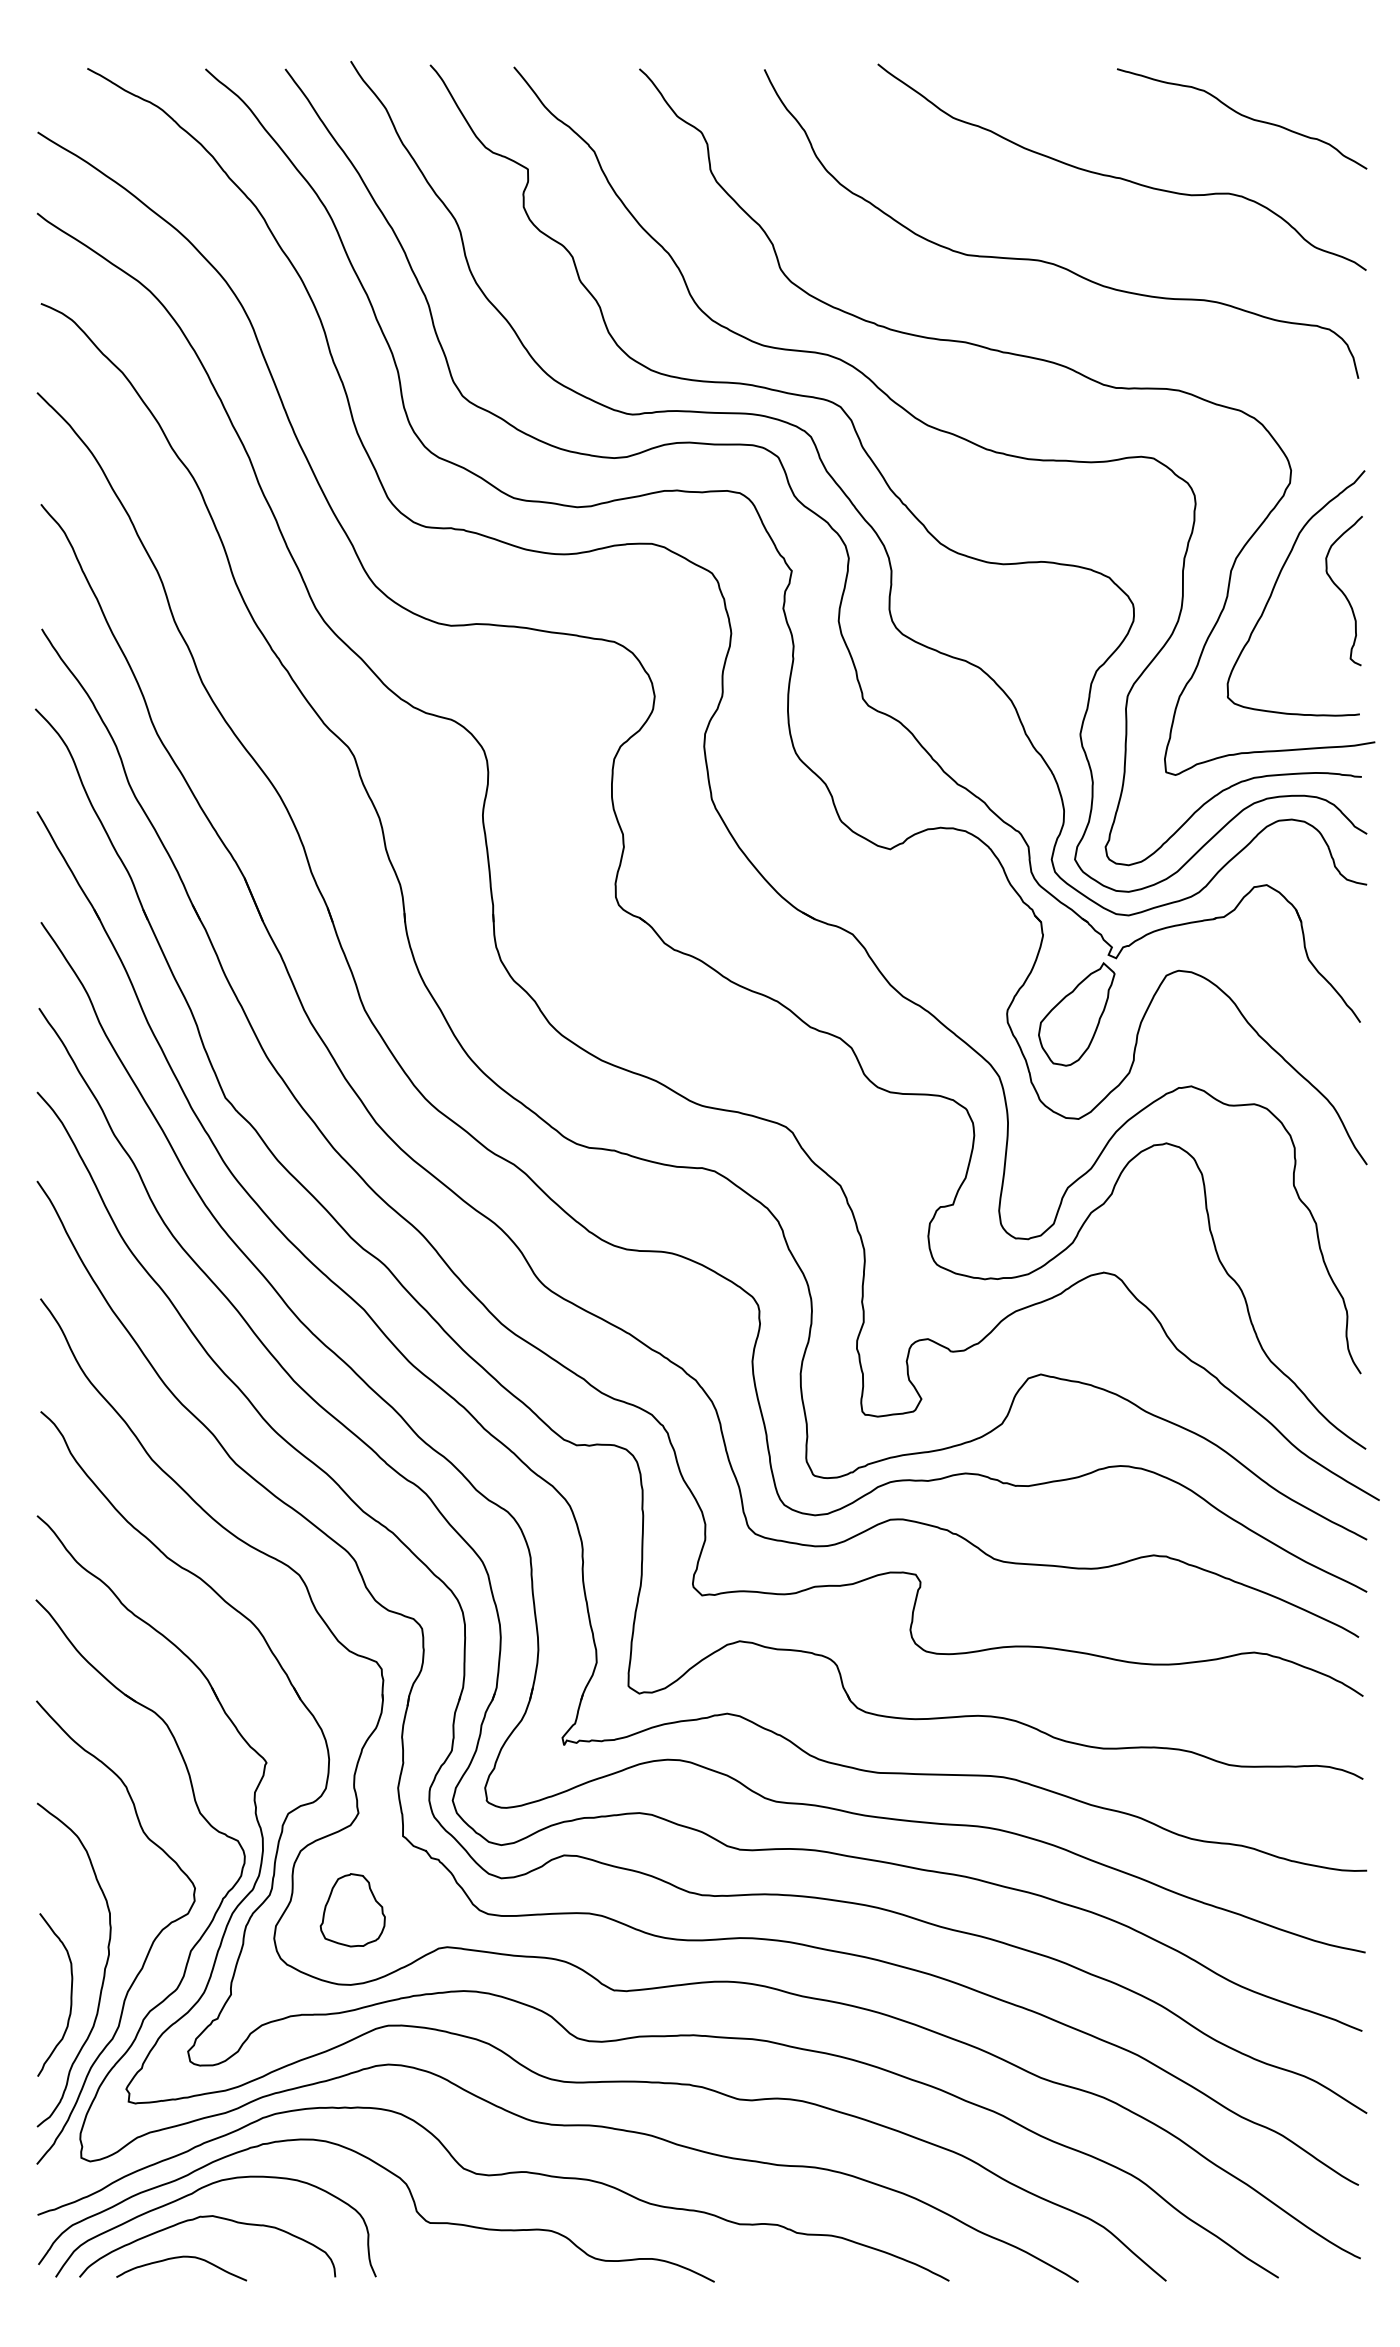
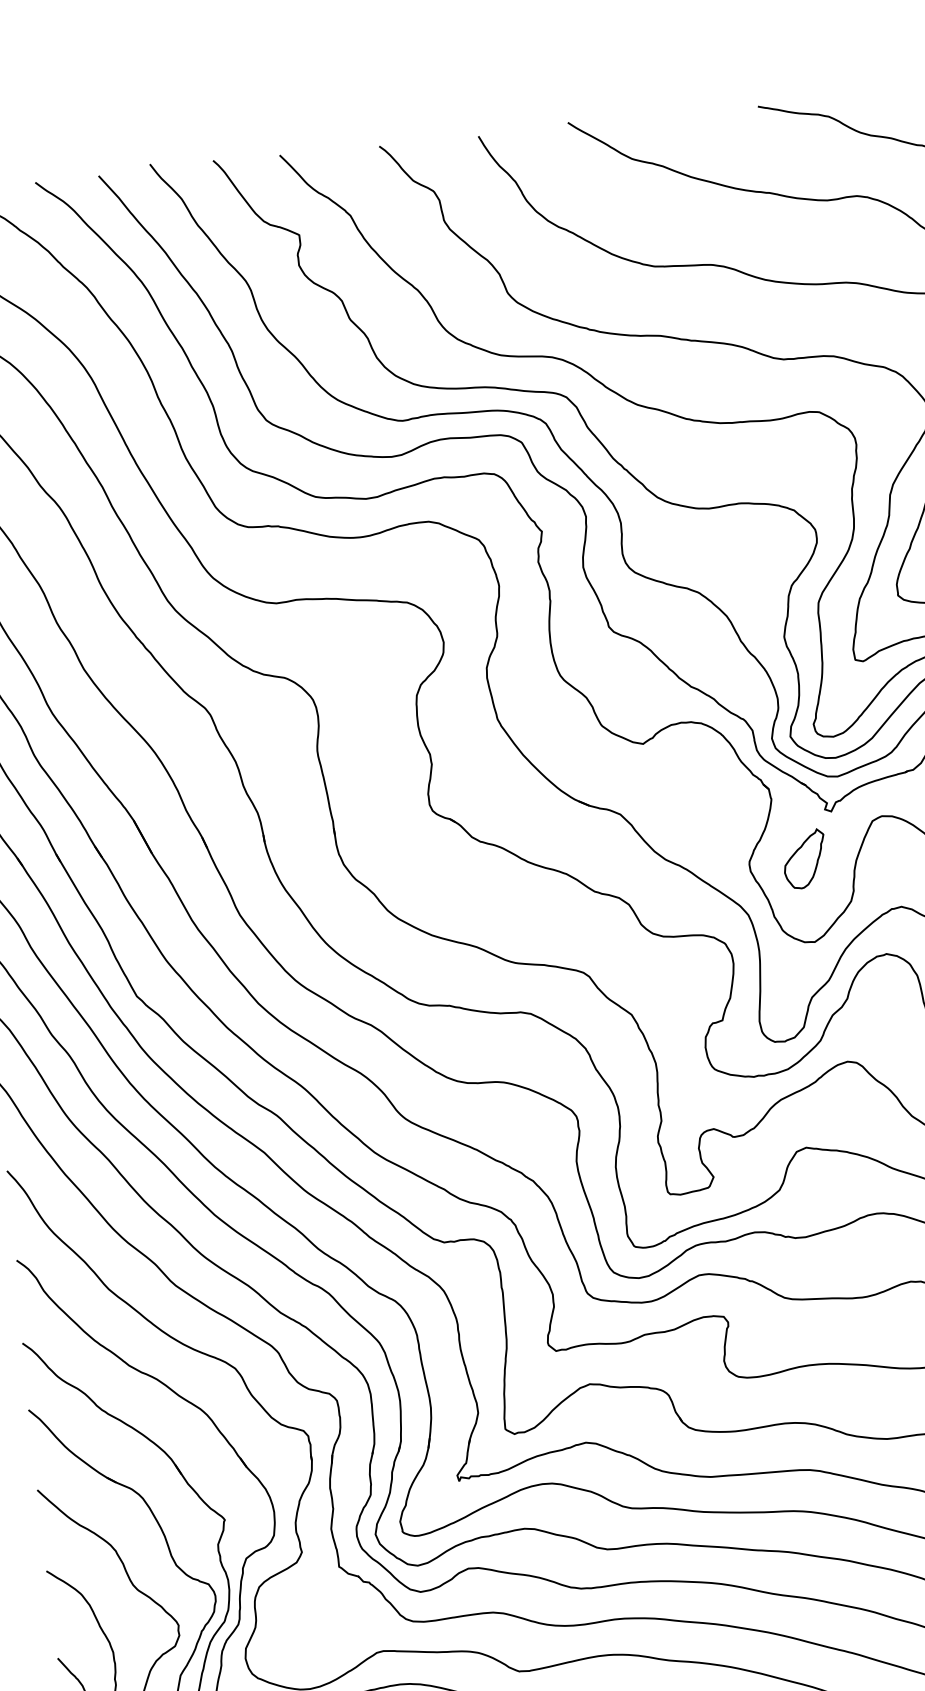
part: (1076, 1014) -> (804, 859), size x0.7
part: (352, 1910) -> (305, 1629), removed

